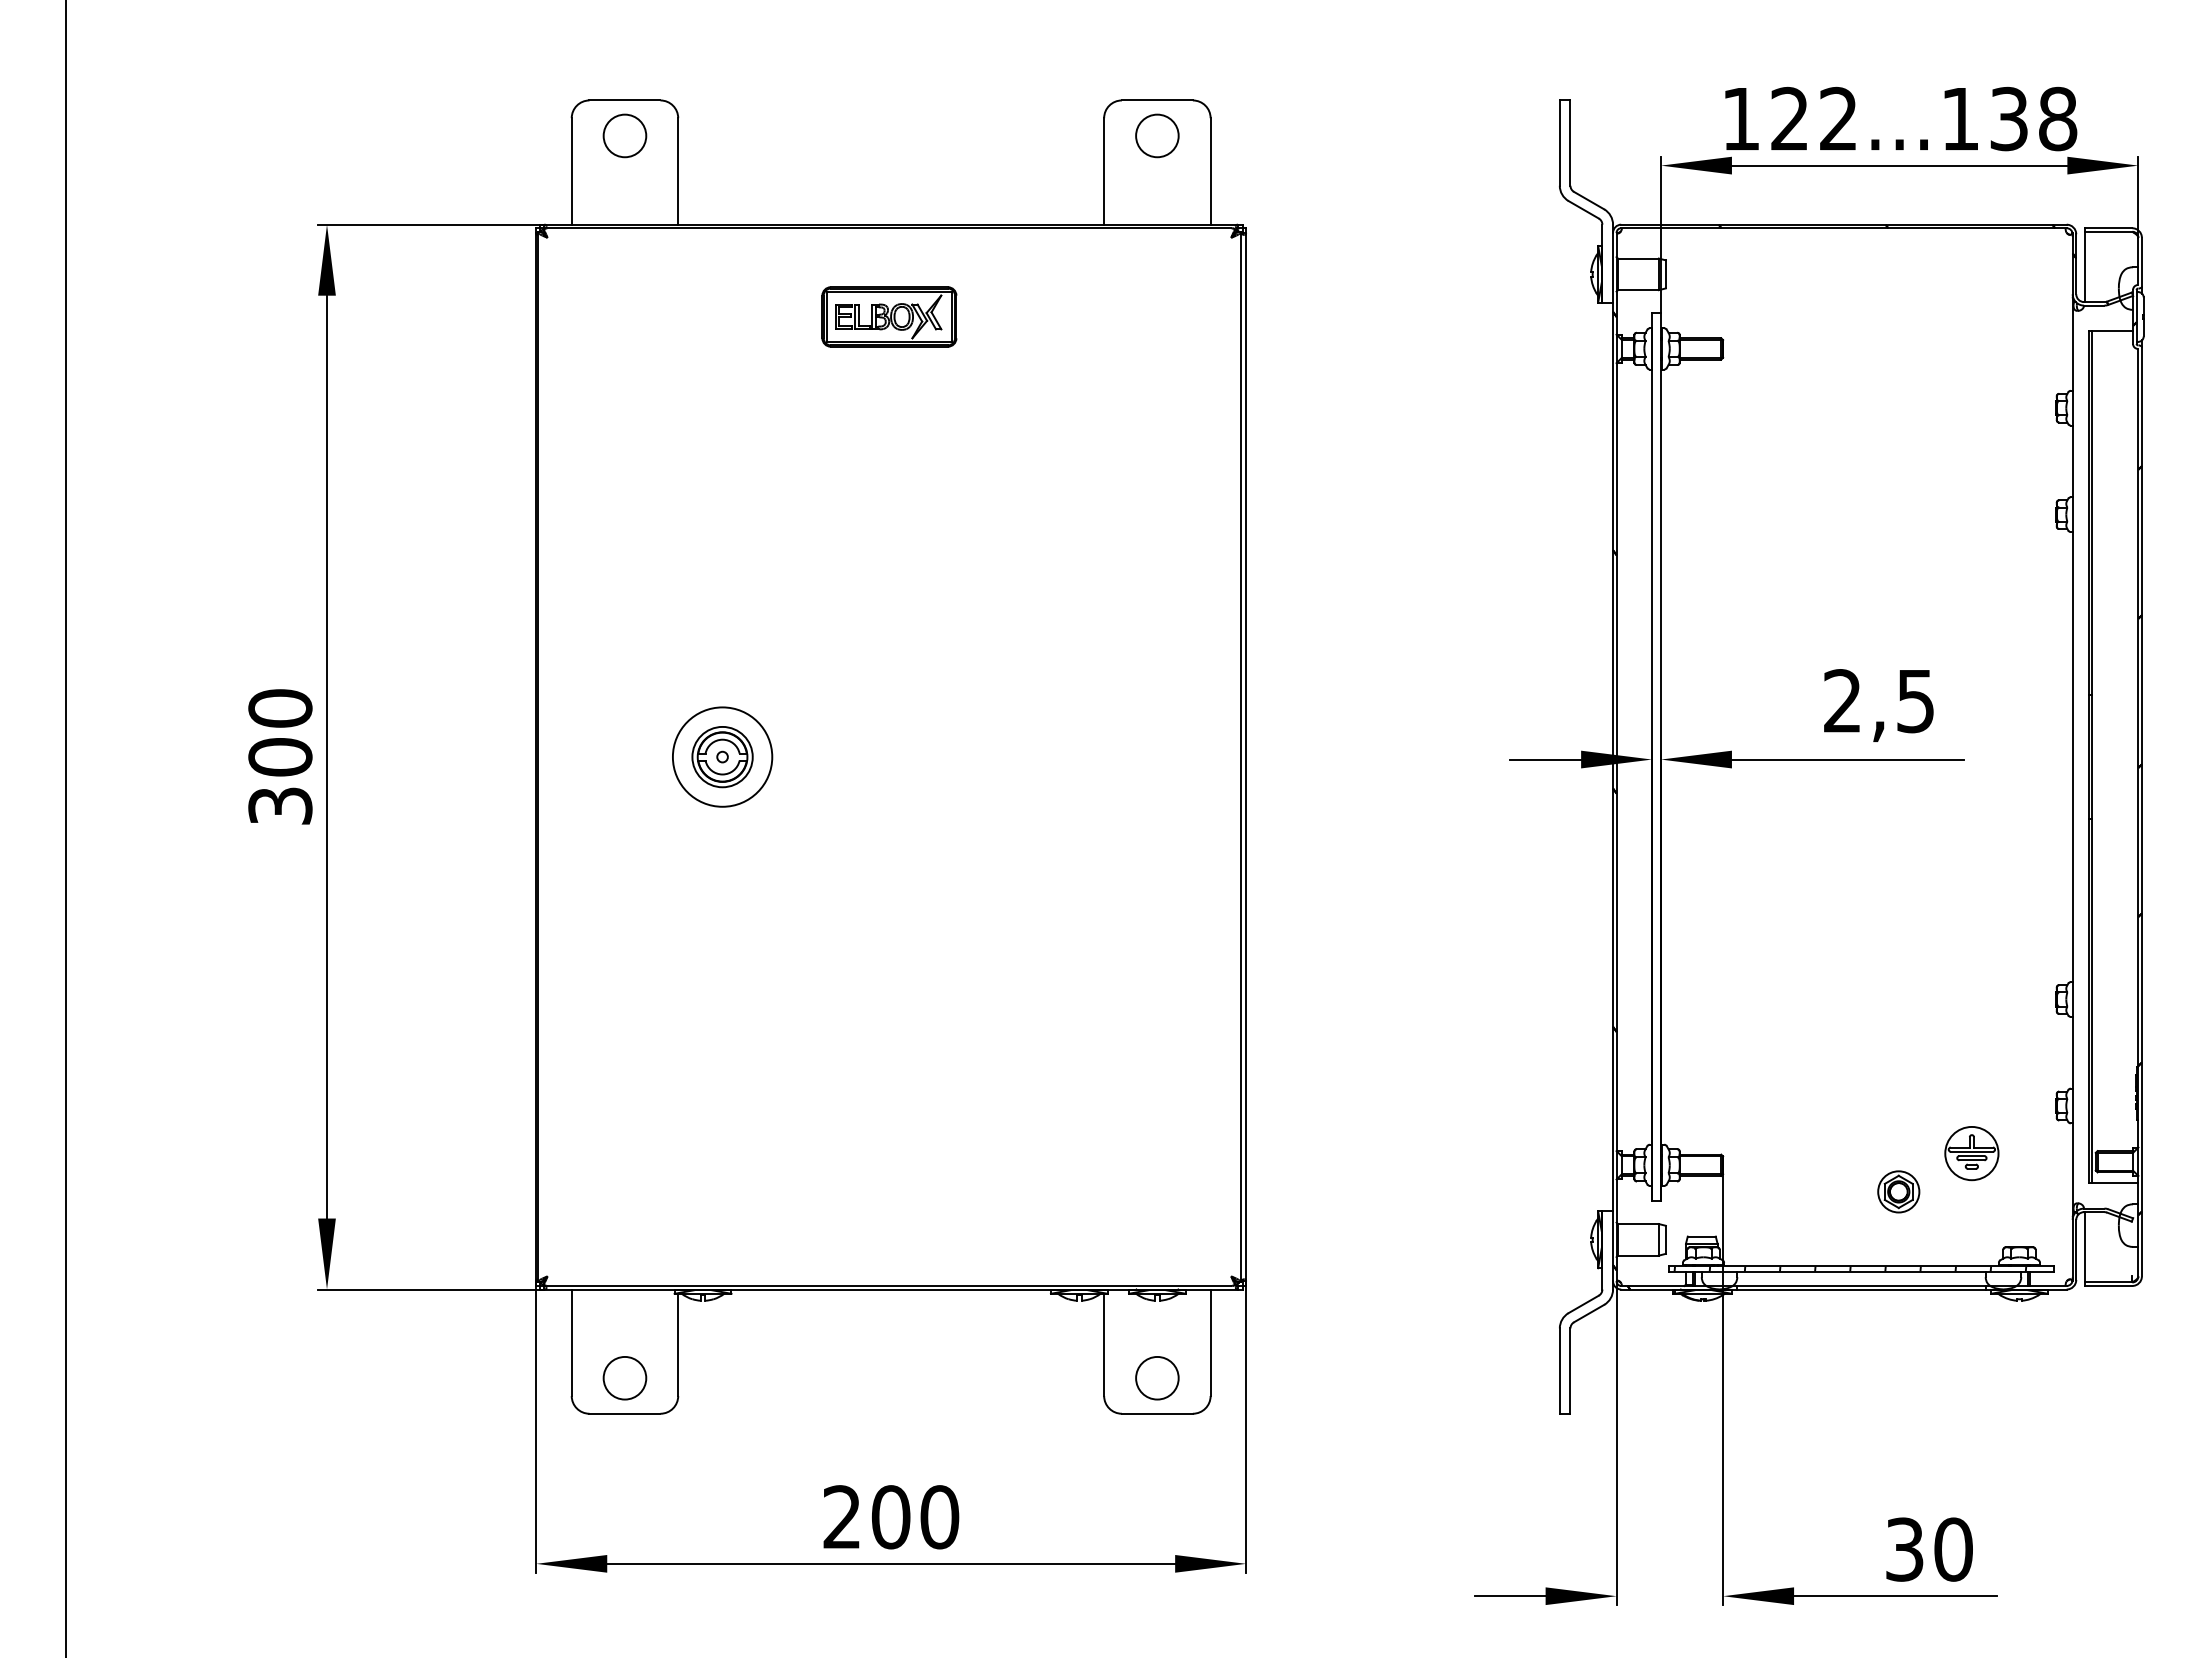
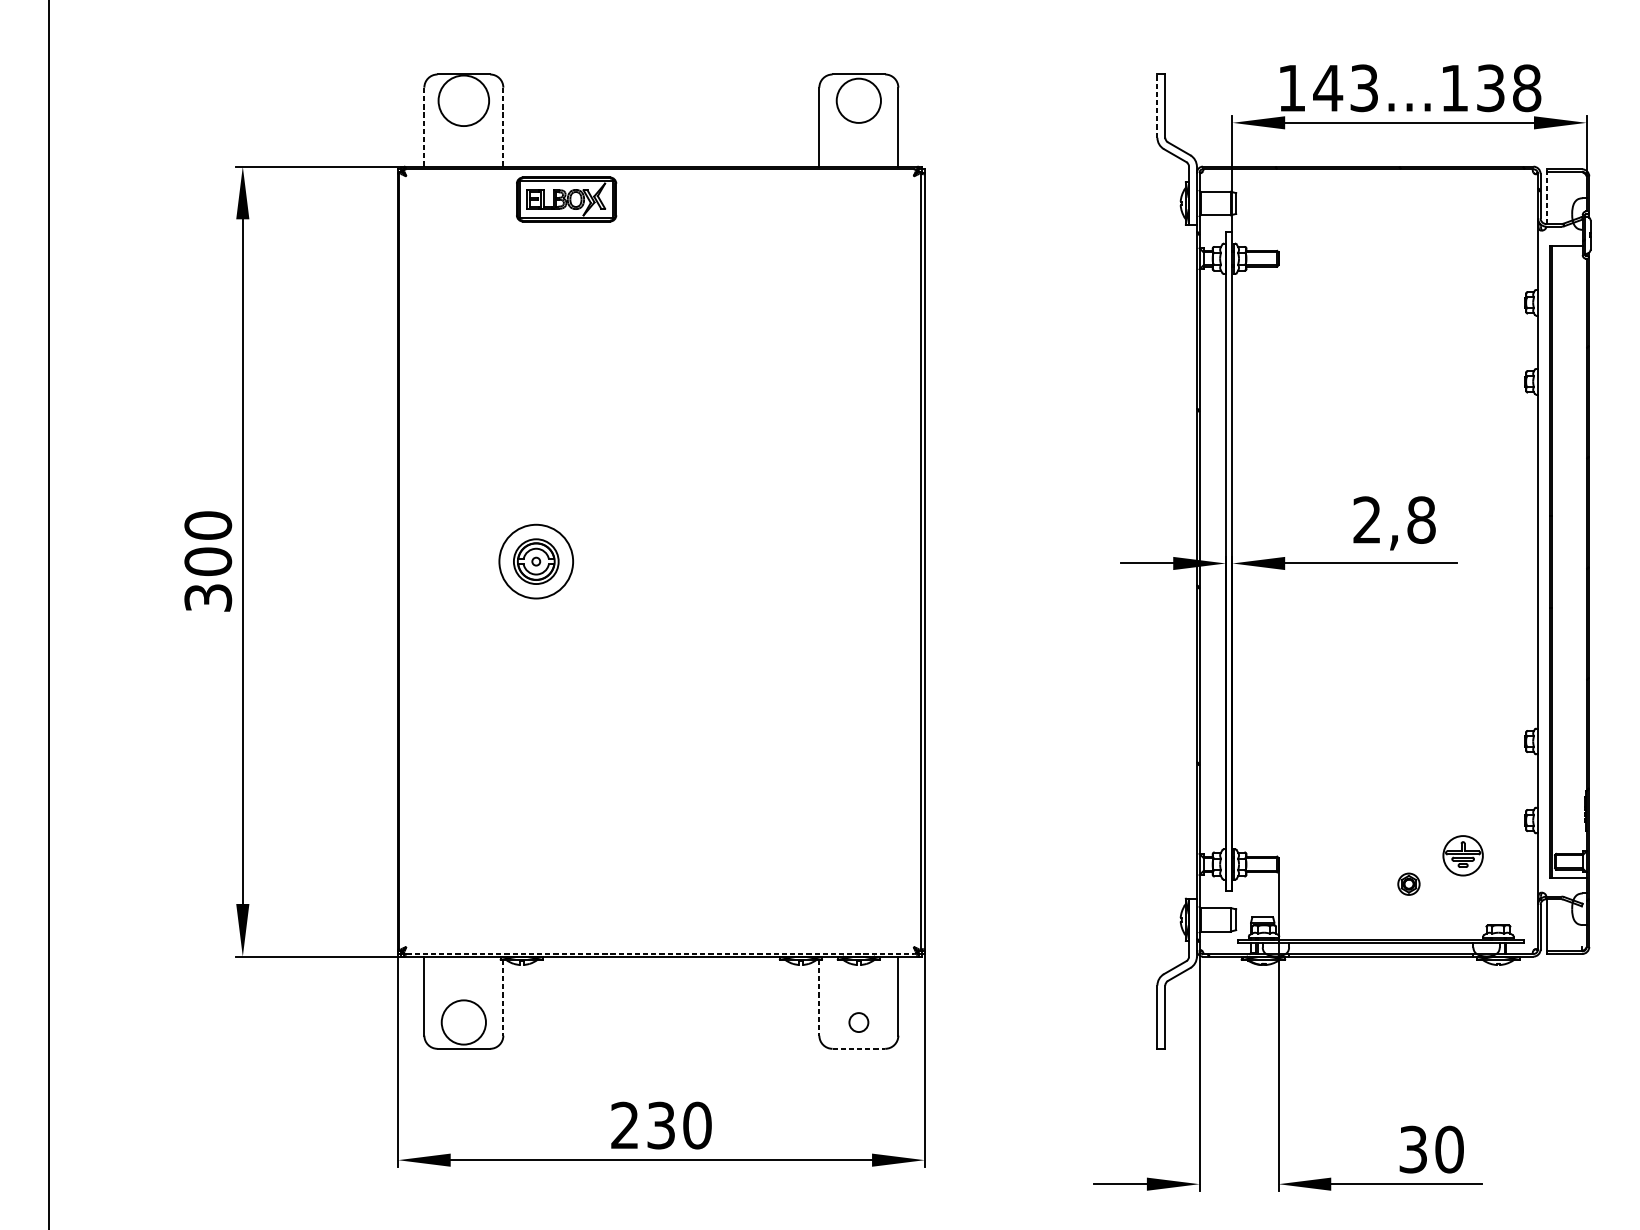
text: (1813, 118) -> (1345, 87), 122...138 -> 143...138
circle: (624, 135) -> (463, 100), size x1.6
circle: (1157, 135) -> (858, 100), size x1.4
line: (1559, 143) -> (1157, 106), solid -> dashed
line: (571, 170) -> (424, 126), solid -> dashed
line: (678, 170) -> (503, 126), solid -> dashed
line: (2085, 265) -> (1547, 196), solid -> dashed
part: (889, 316) -> (566, 199), moved
text: (1915, 701) -> (1421, 520), 2,5 -> 2,8
part: (1898, 1191) -> (1408, 883), size x0.7
hatch: (1850, 1268) -> (1373, 941), removed
line: (889, 1285) -> (660, 953), solid -> dashed
line: (678, 1345) -> (503, 998), solid -> dashed
line: (1104, 1345) -> (819, 998), solid -> dashed
circle: (624, 1377) -> (463, 1021), size x1.4
circle: (1157, 1378) -> (858, 1022), size x0.6
line: (1157, 1413) -> (858, 1048), solid -> dashed
text: (890, 1517) -> (660, 1125), 200 -> 230

